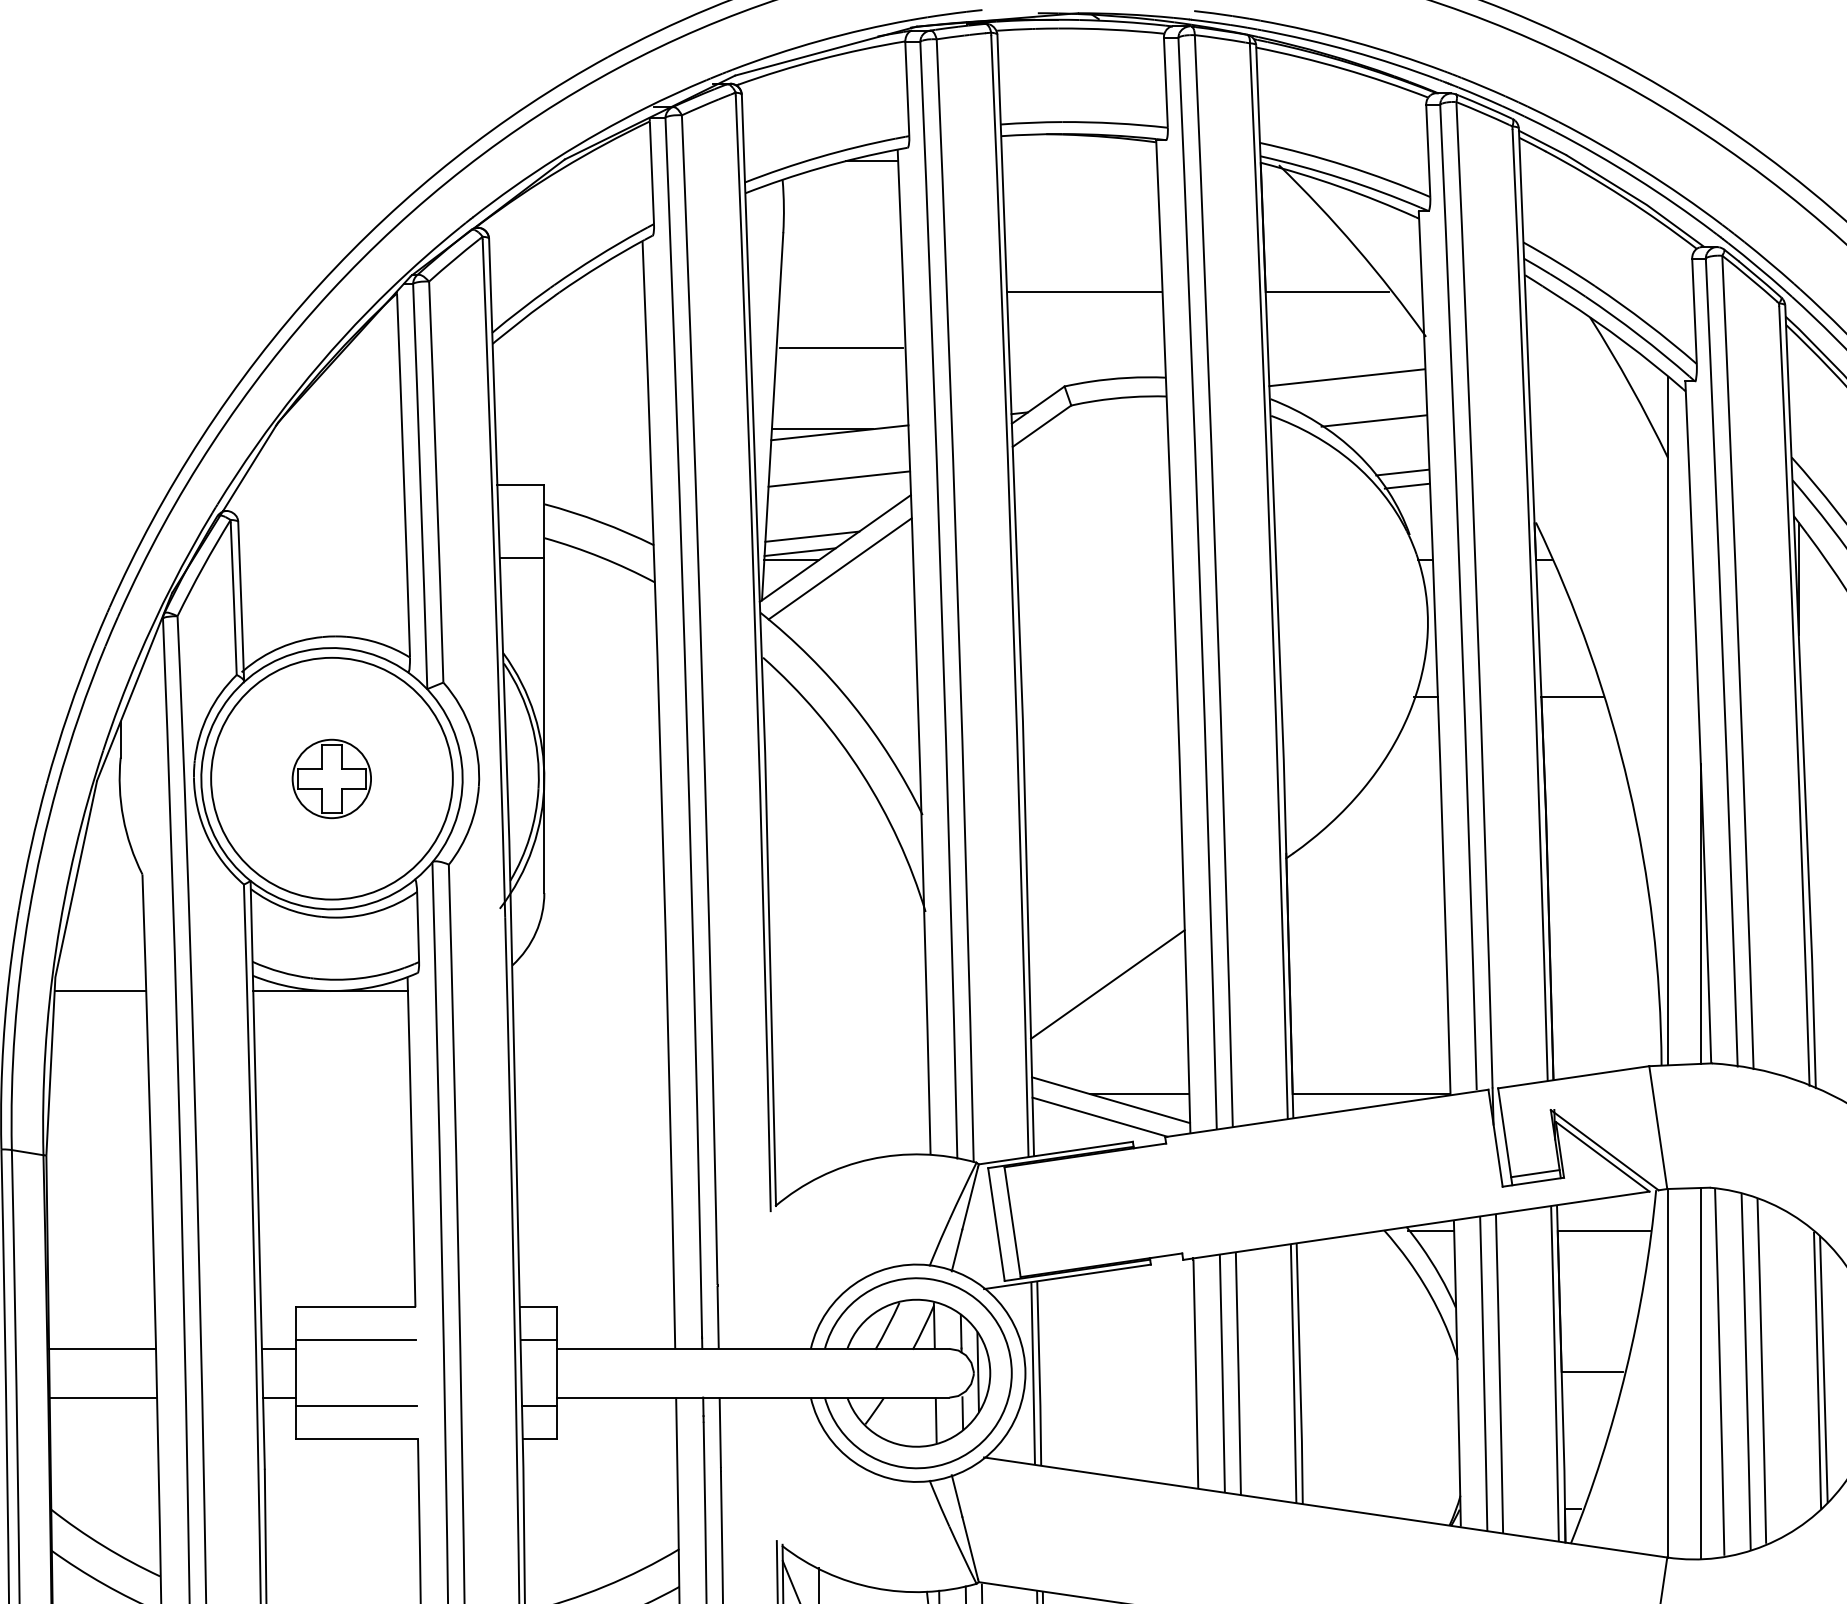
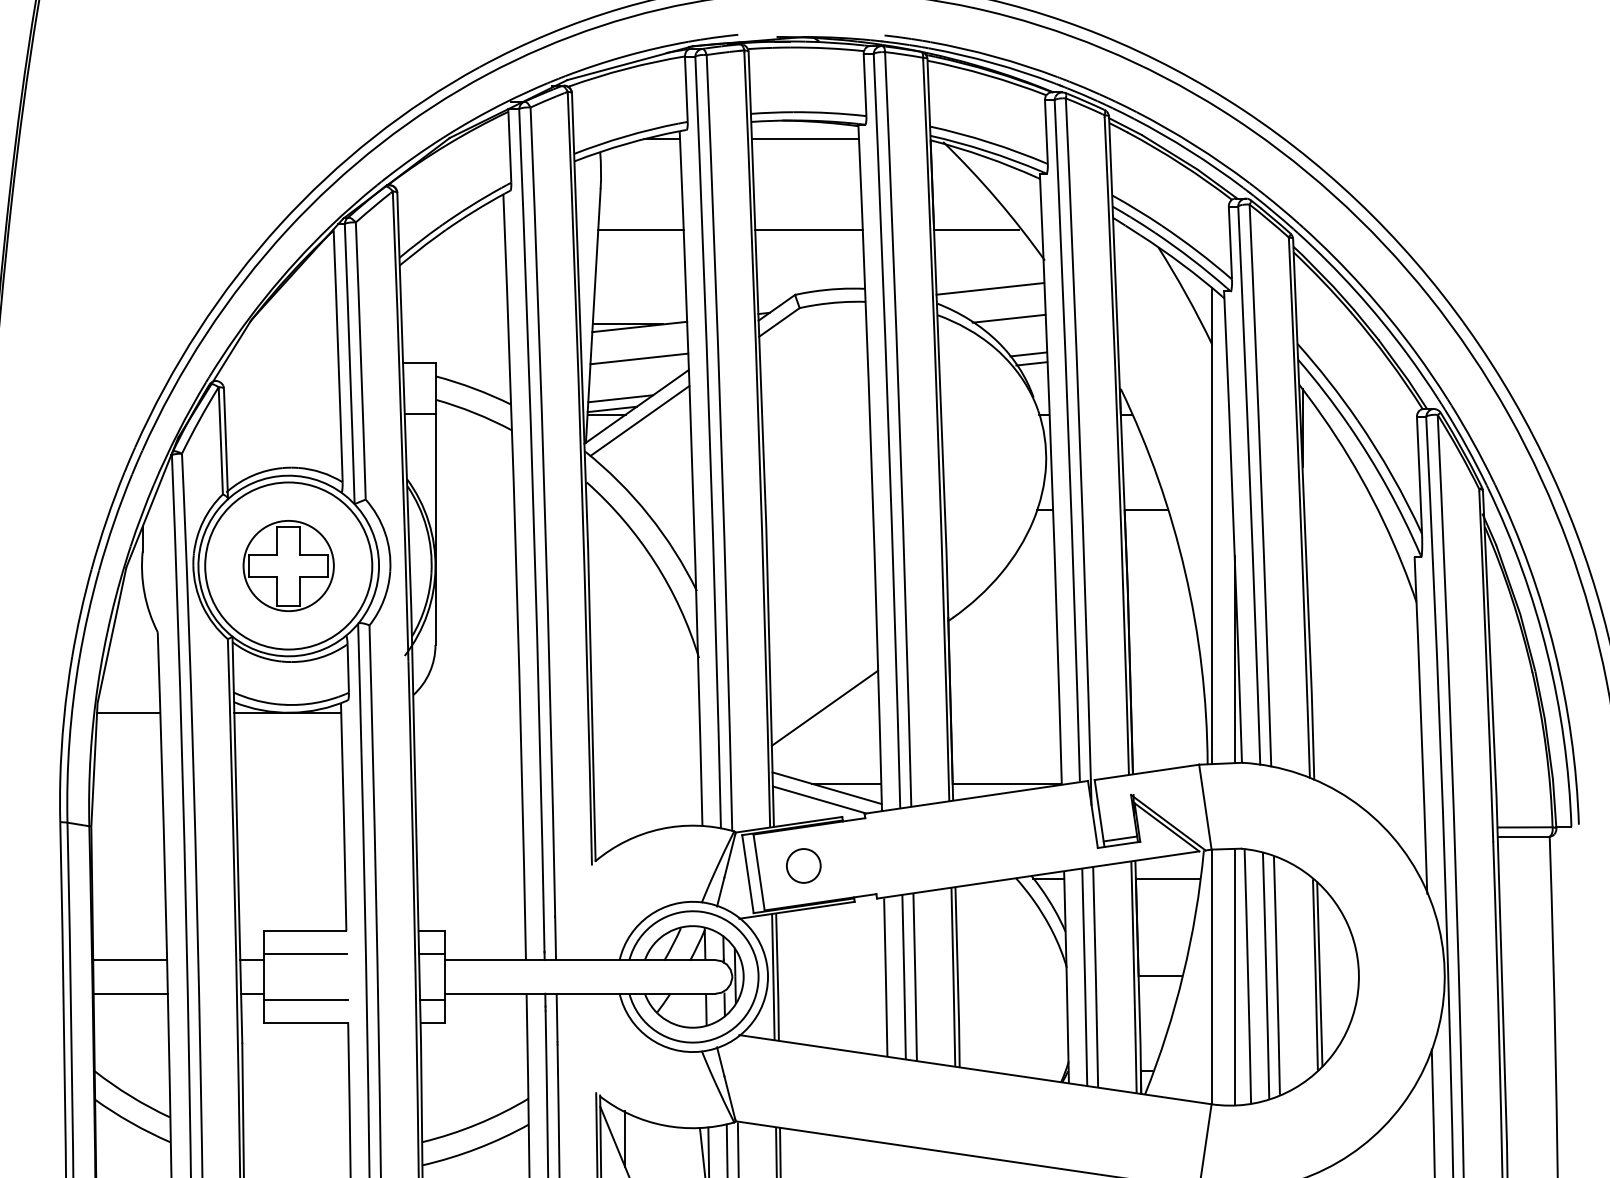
line: (1078, 161) -> (804, 139), added
line: (840, 348) -> (640, 229), moved
part: (331, 779) -> (288, 566), size x1.67
circle: (1076, 1212) -> (803, 865), added

